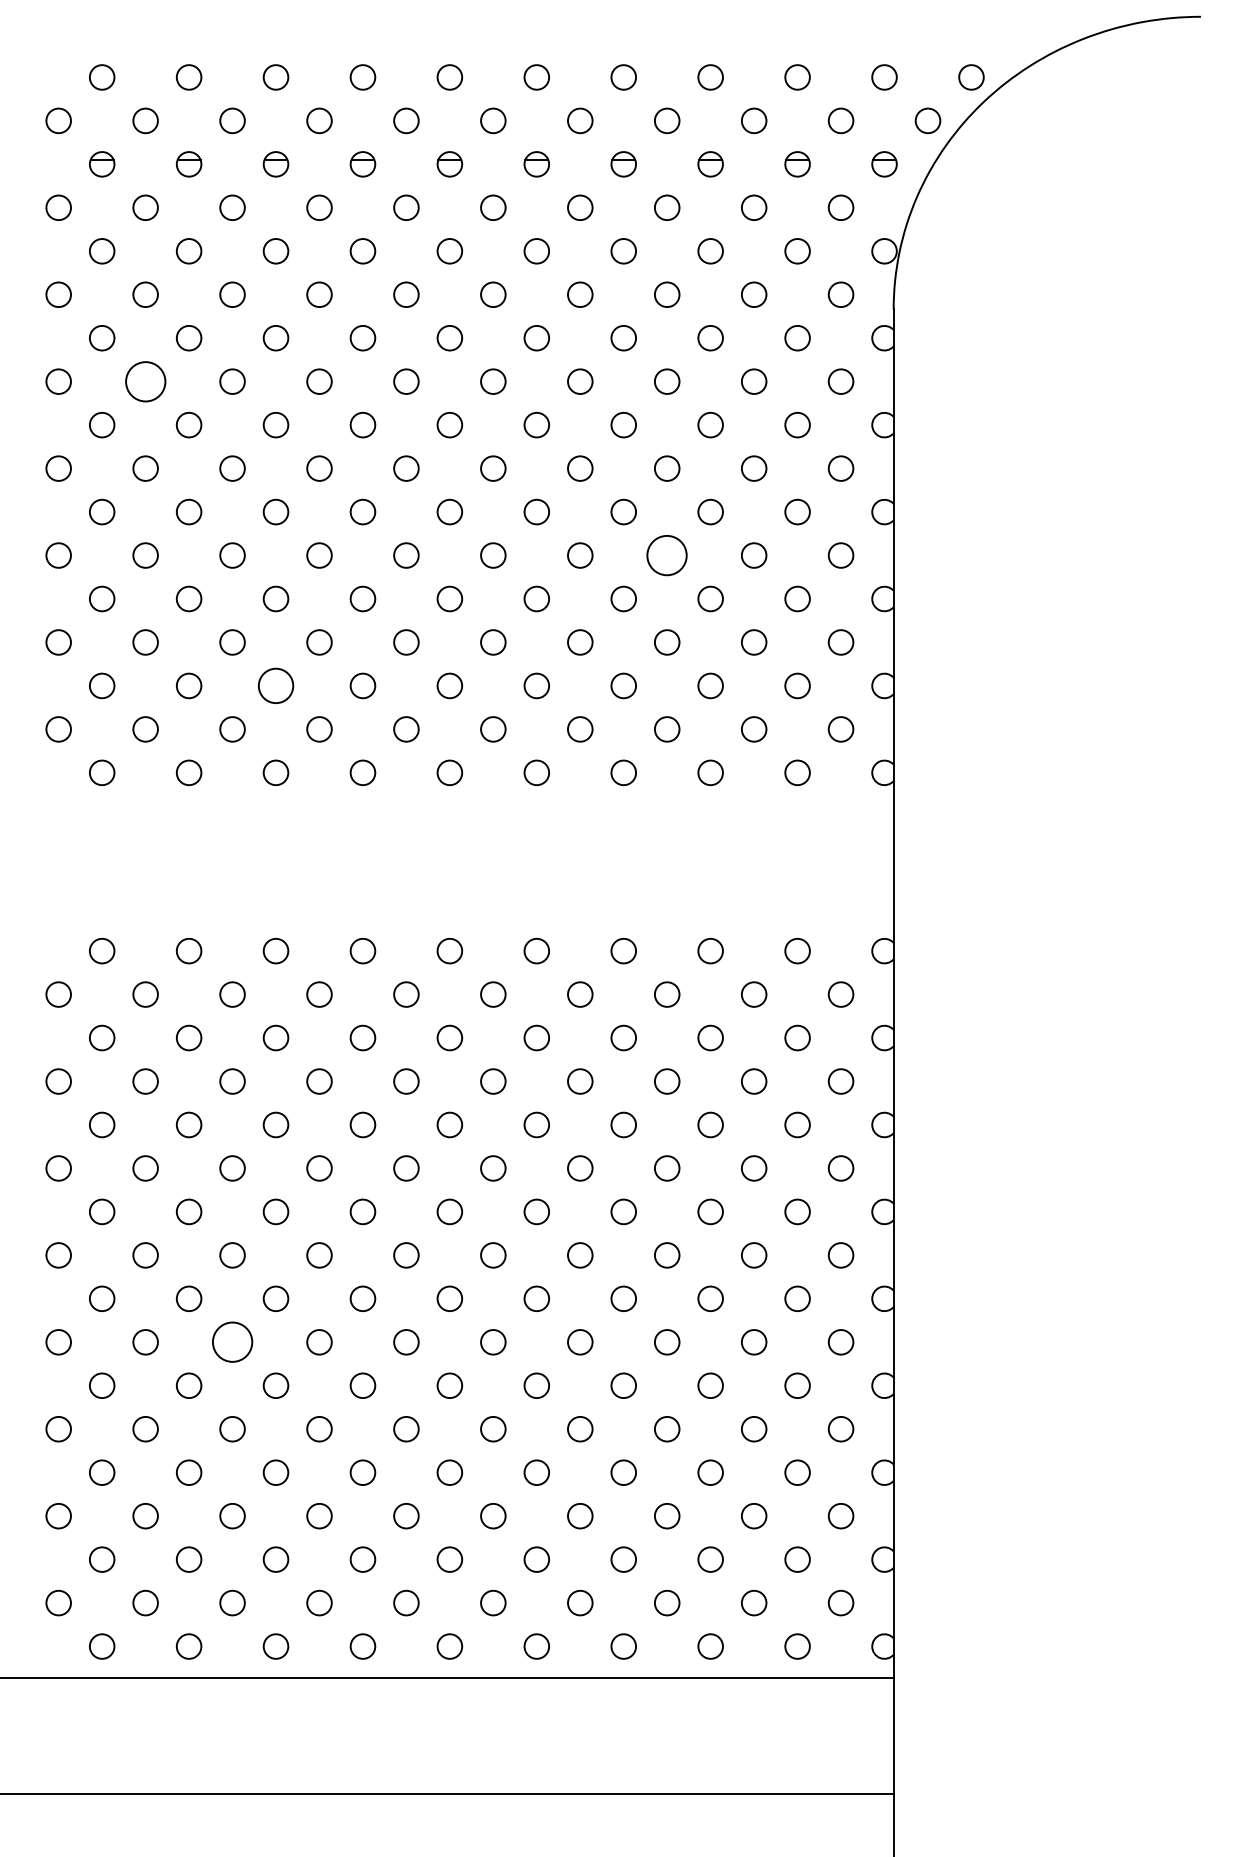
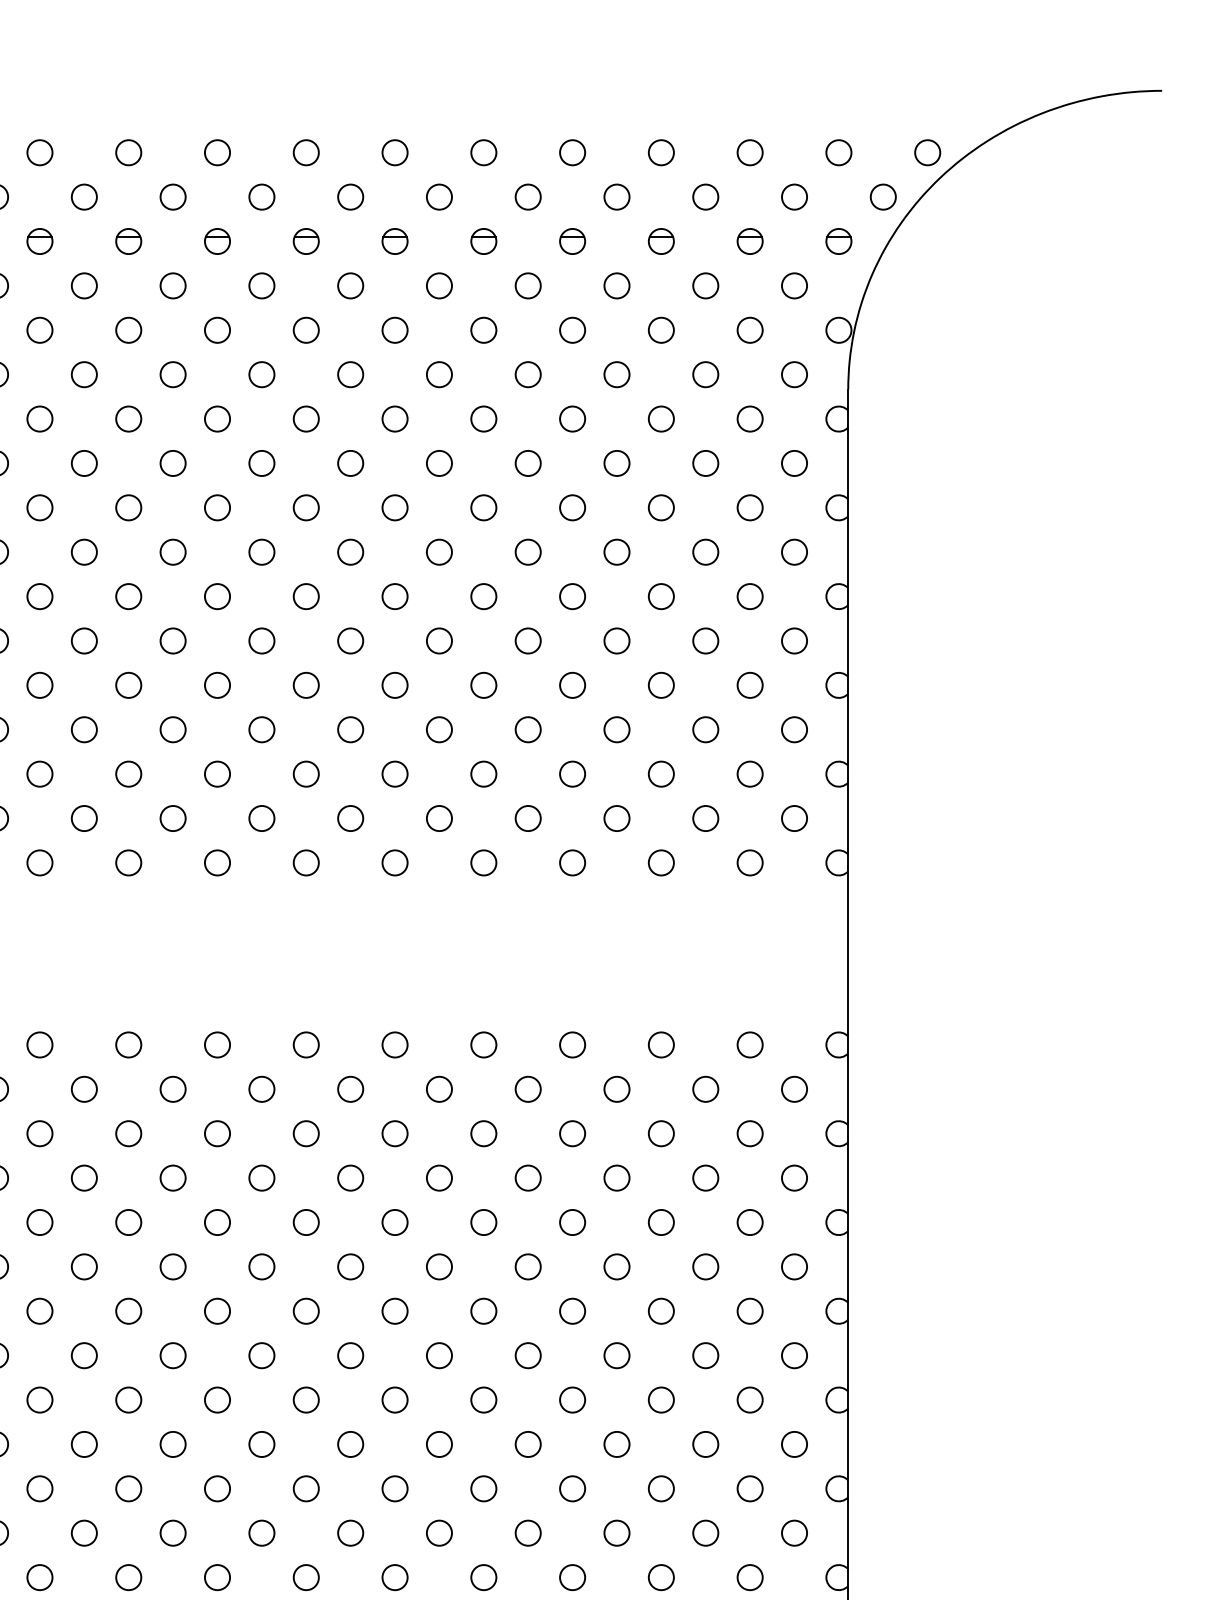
circle: (145, 381) -> (84, 463), size x0.62
circle: (667, 555) -> (617, 640), size x0.62
circle: (275, 685) -> (216, 773), size x0.71
circle: (232, 1342) -> (173, 1444), size x0.62

